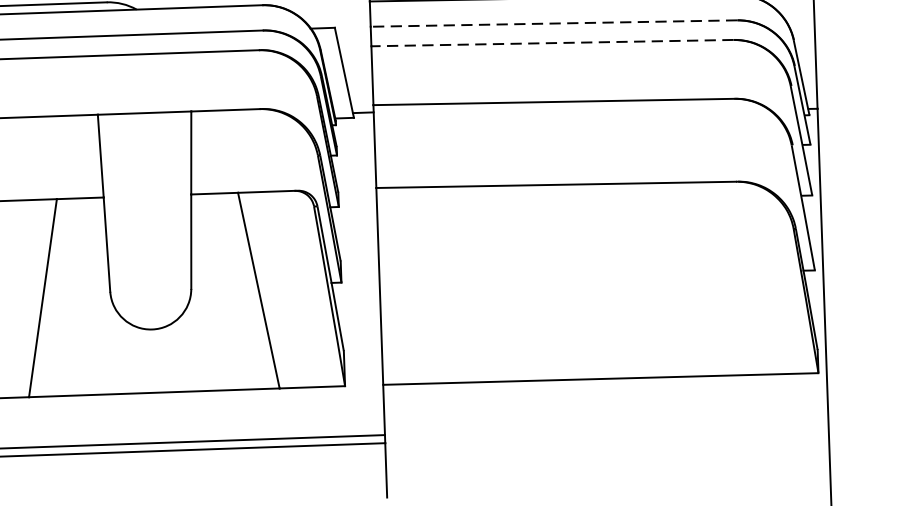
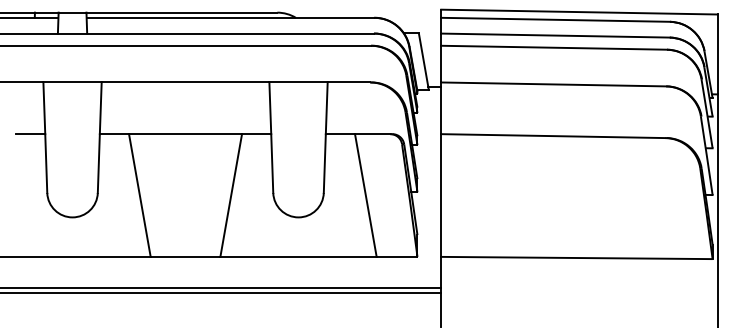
line: (552, 23) -> (554, 35), dashed -> solid
line: (553, 42) -> (554, 47), dashed -> solid

